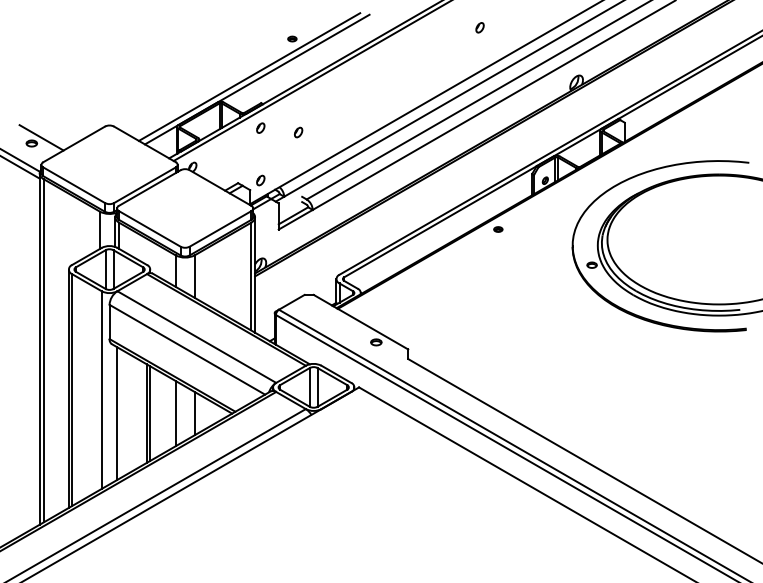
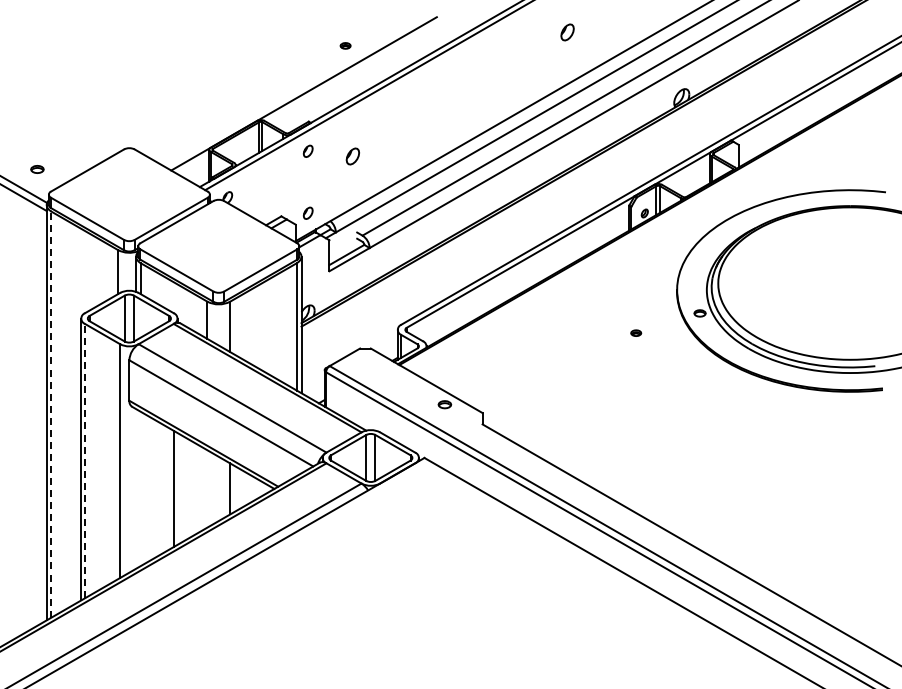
part: (480, 27) -> (567, 32), size x1.4
line: (249, 76) -> (294, 90), removed
part: (298, 132) -> (352, 156), size x1.4
line: (41, 137) -> (48, 162), removed
part: (498, 228) -> (636, 332), moved
line: (43, 350) -> (51, 414), solid -> dashed
line: (72, 389) -> (85, 460), solid -> dashed
line: (117, 413) -> (138, 488), removed
line: (150, 413) -> (177, 488), removed
line: (175, 413) -> (207, 488), removed

